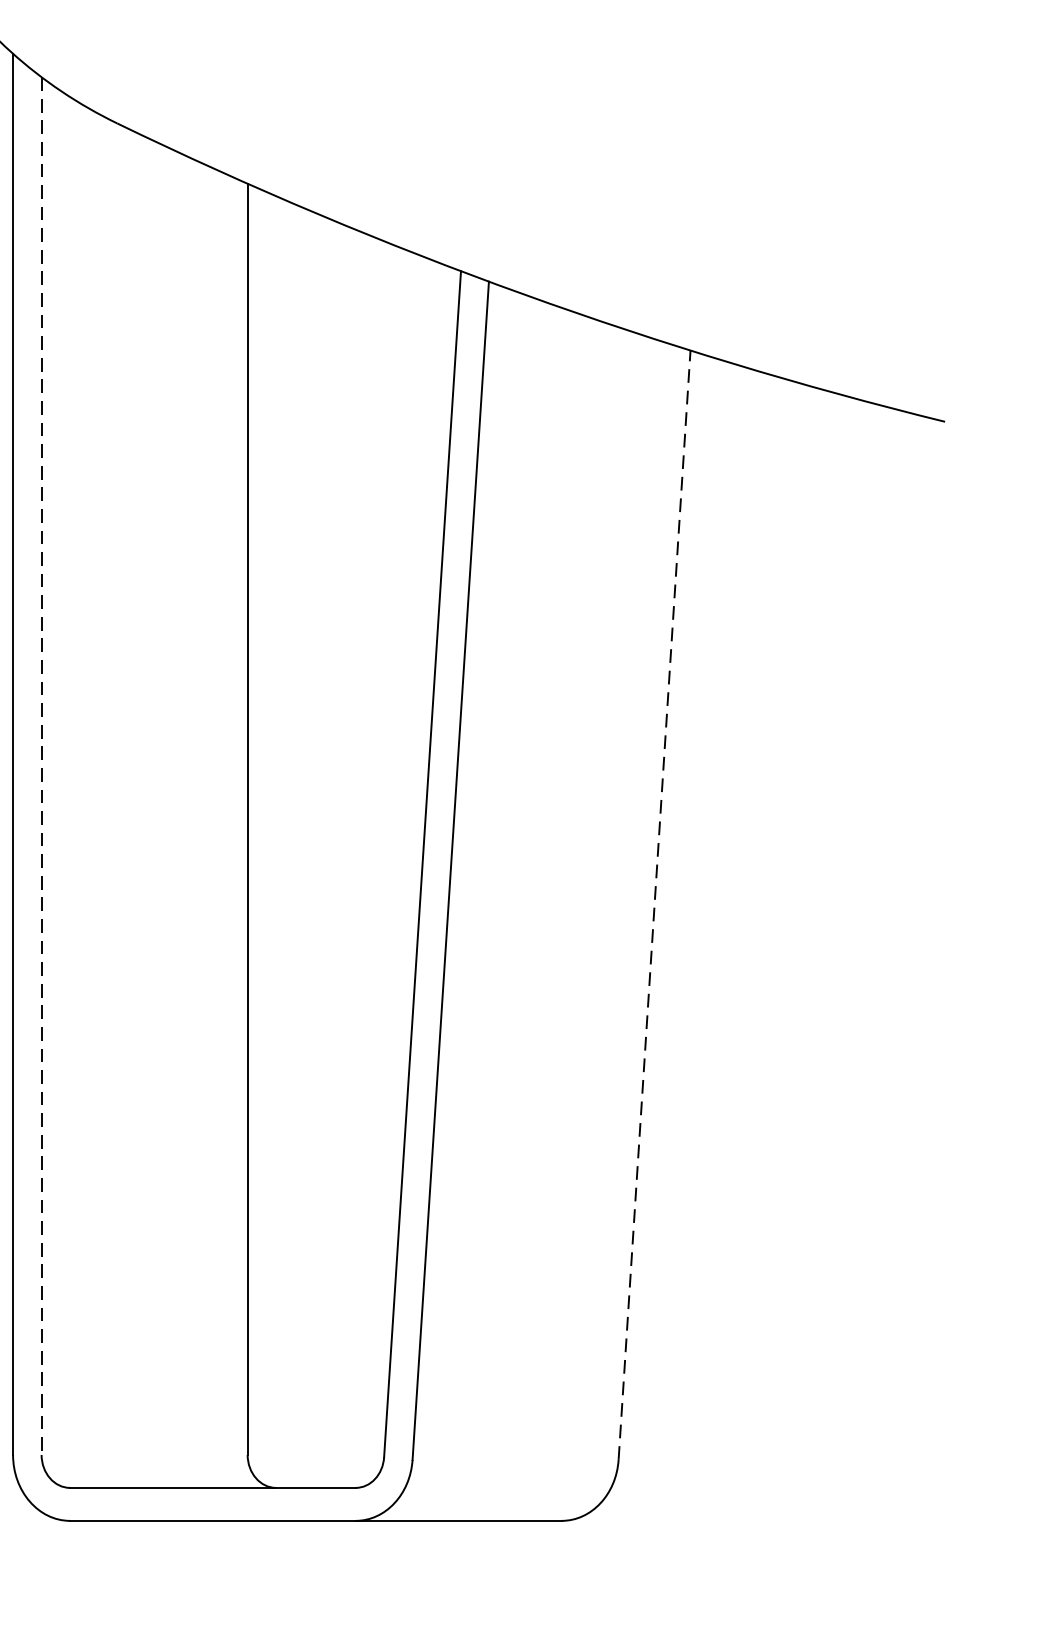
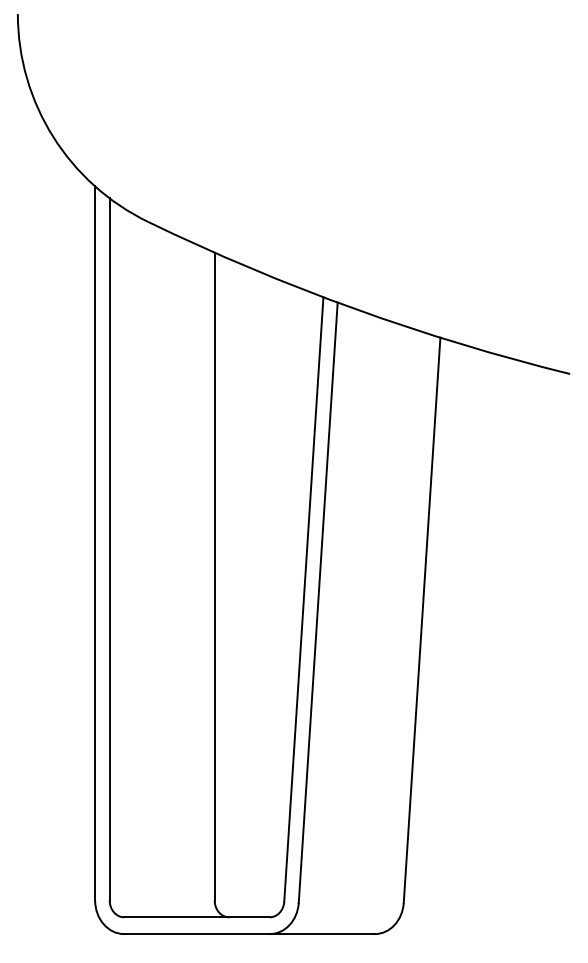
line: (41, 766) -> (109, 549), dashed -> solid
line: (655, 903) -> (422, 619), dashed -> solid

